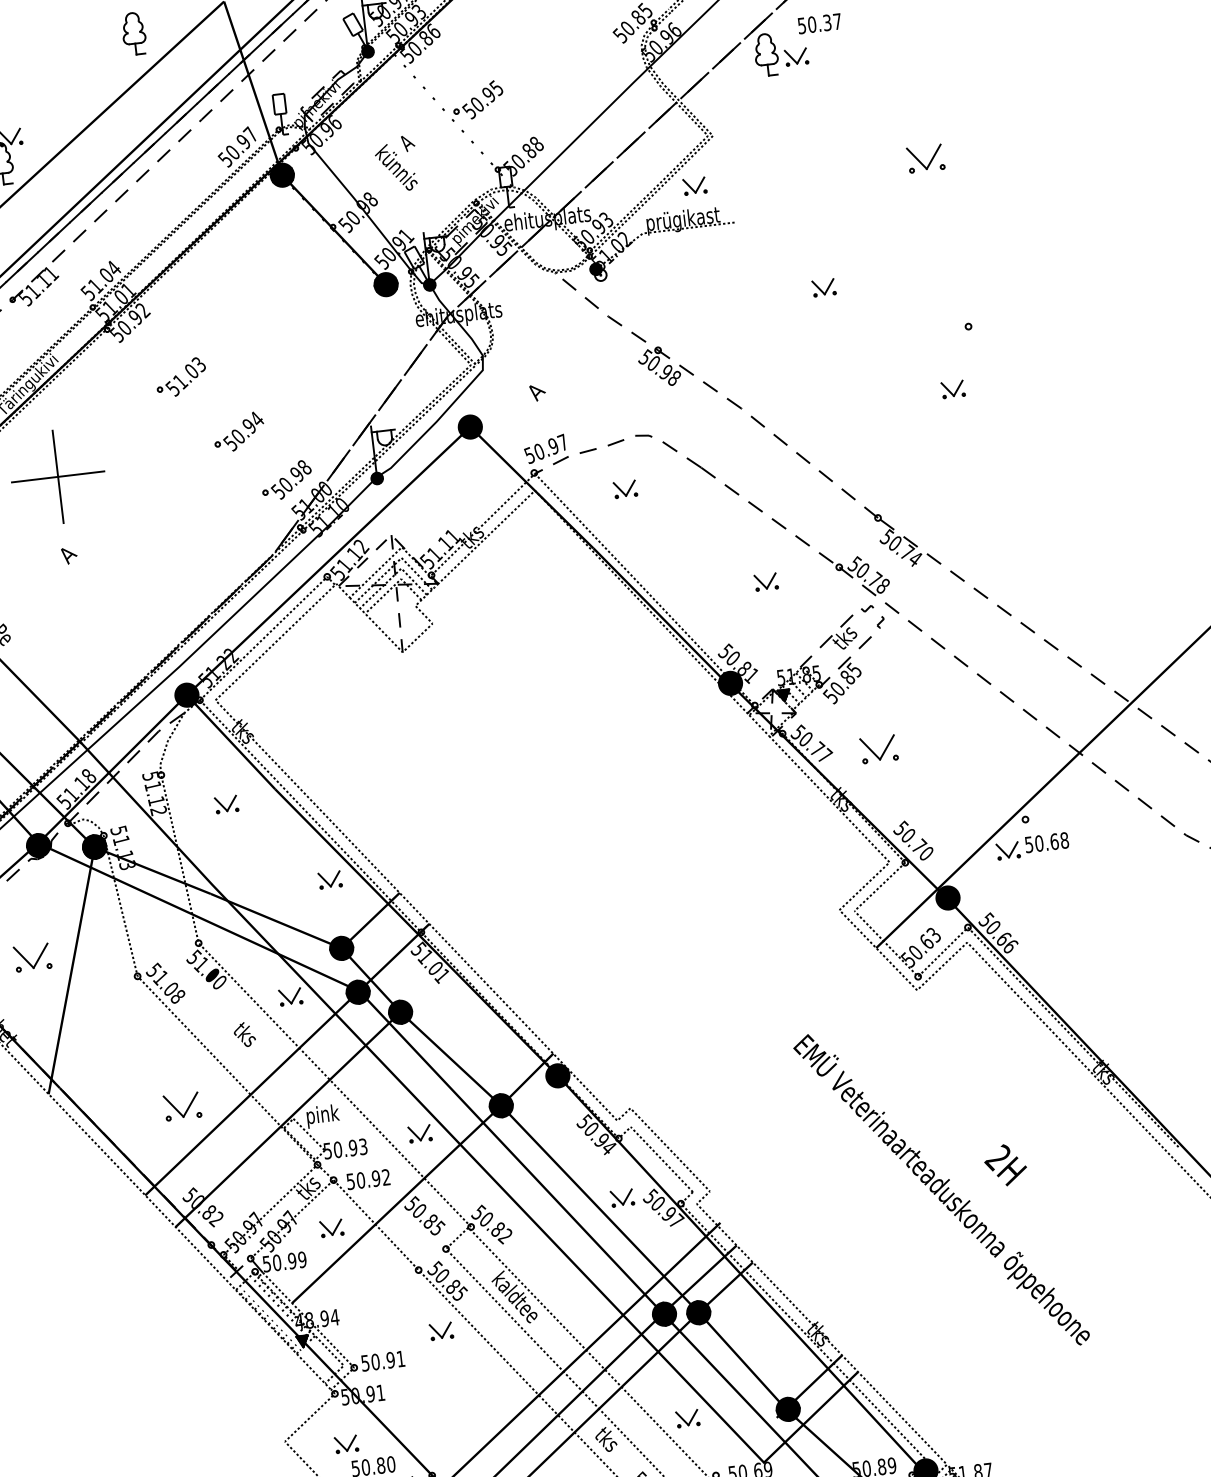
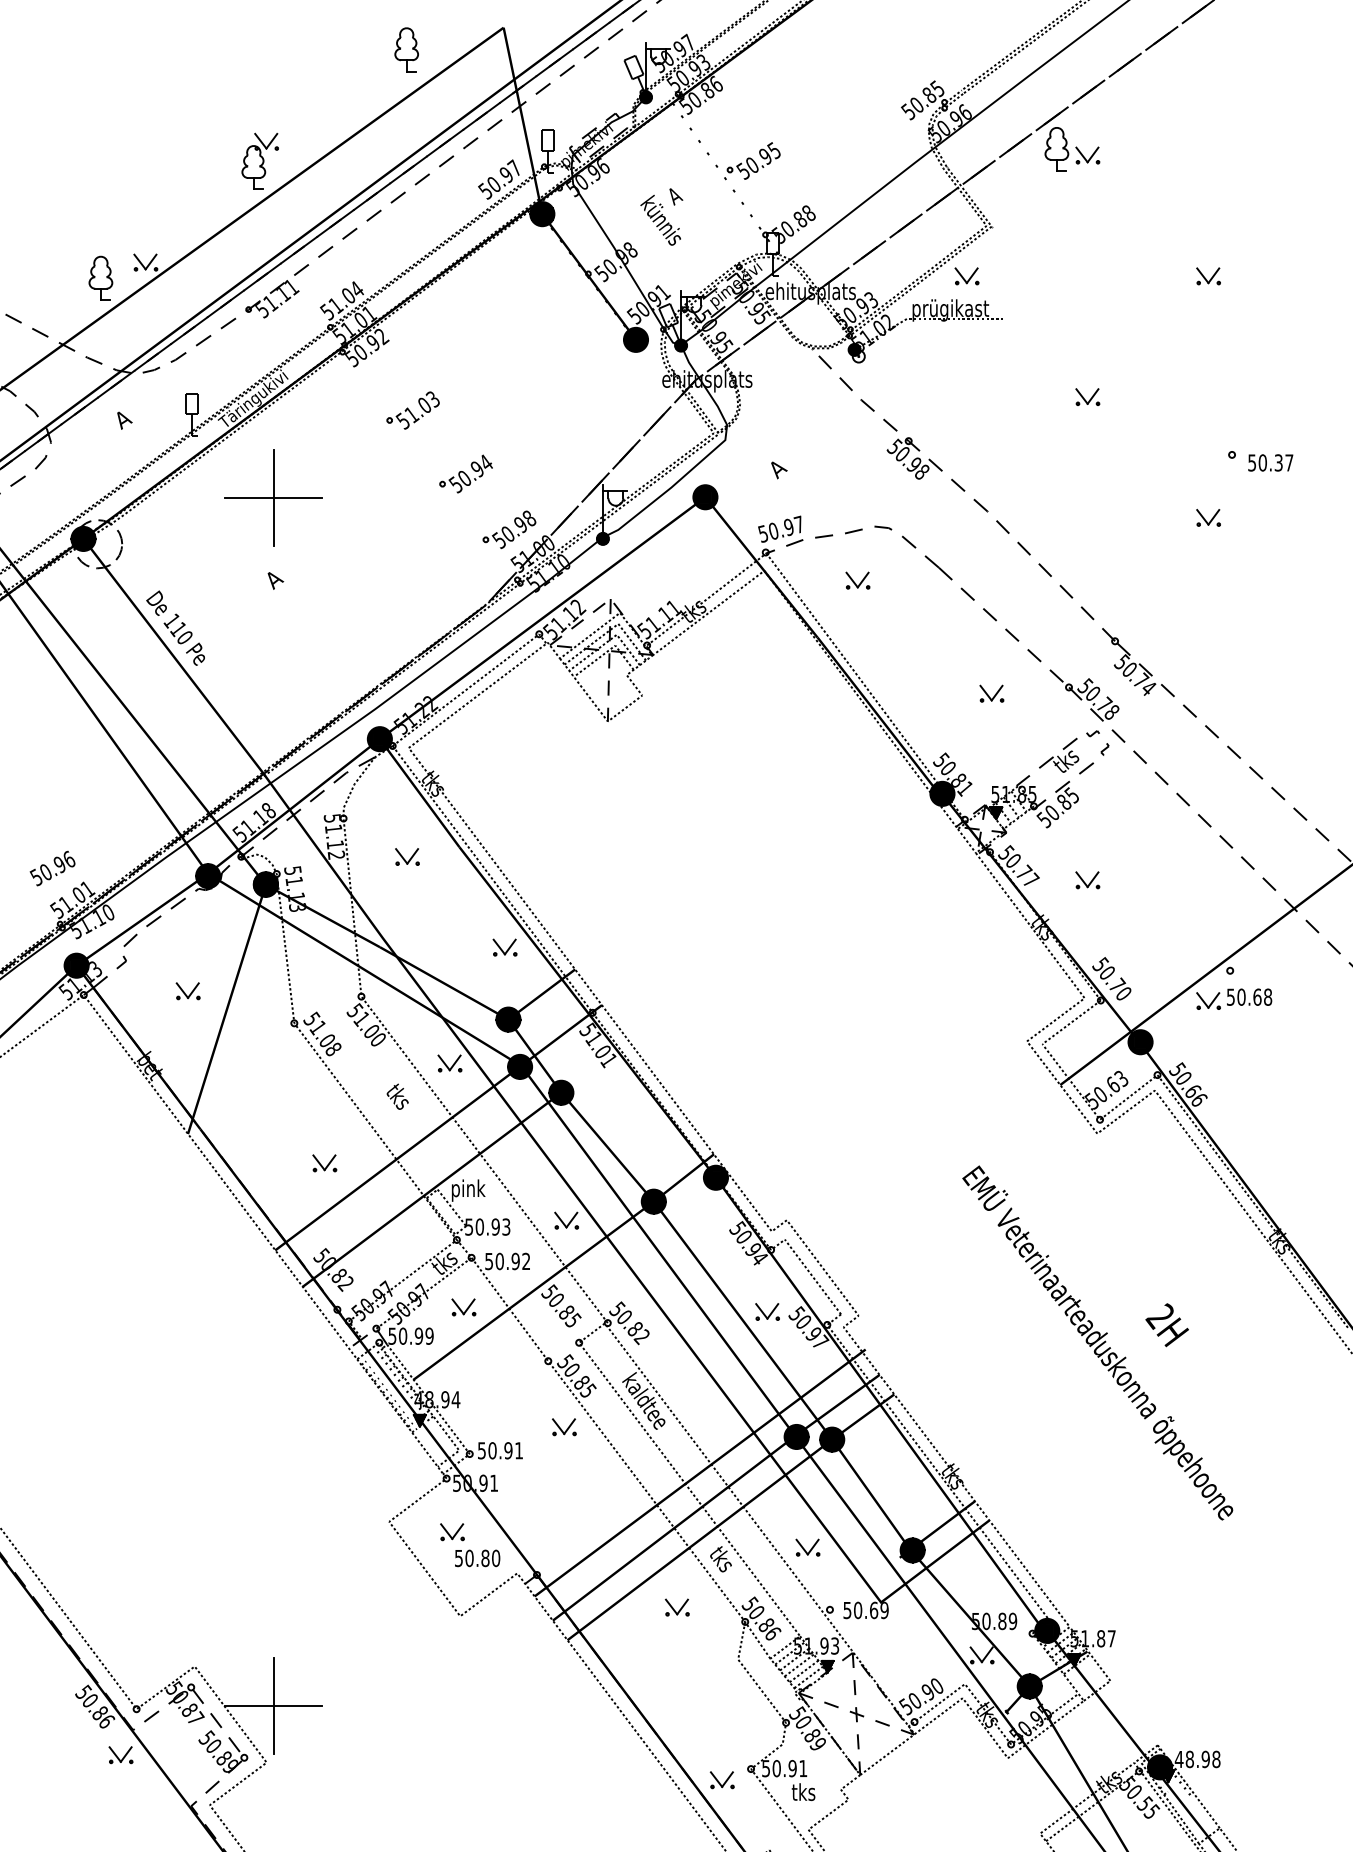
text: (819, 23) -> (1270, 462), moved
part: (925, 158) -> (1208, 276), size x0.62
part: (878, 749) -> (1087, 880), size x0.62
part: (31, 958) -> (187, 991), size x0.62
part: (182, 1106) -> (324, 1163), size x0.62

